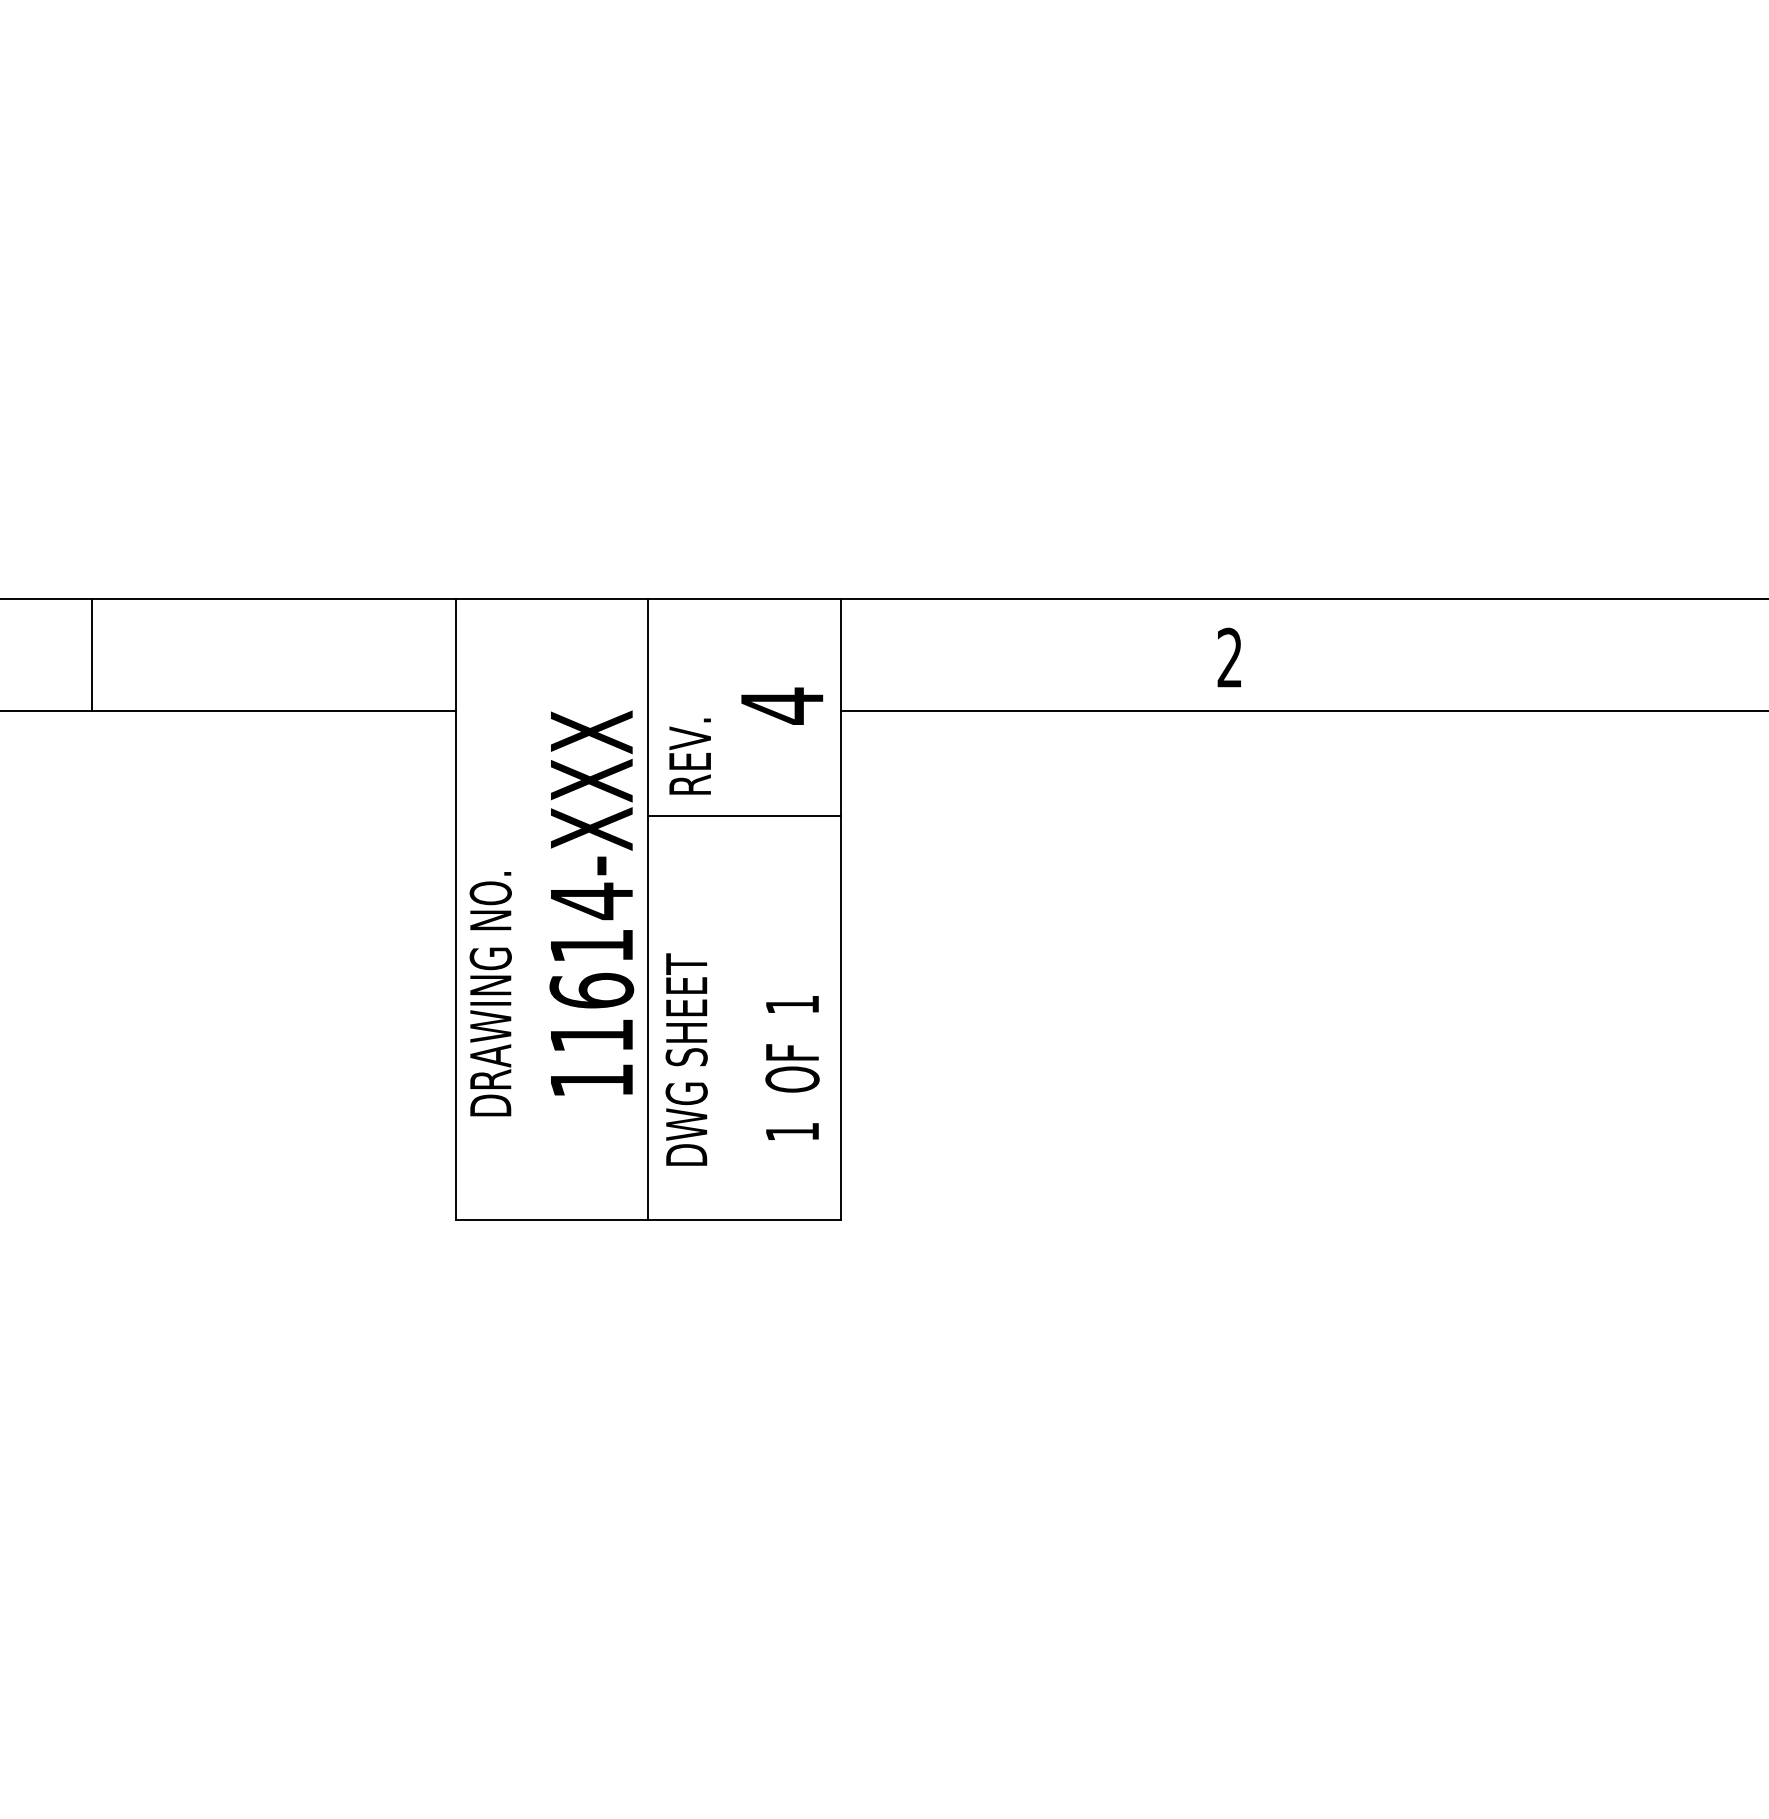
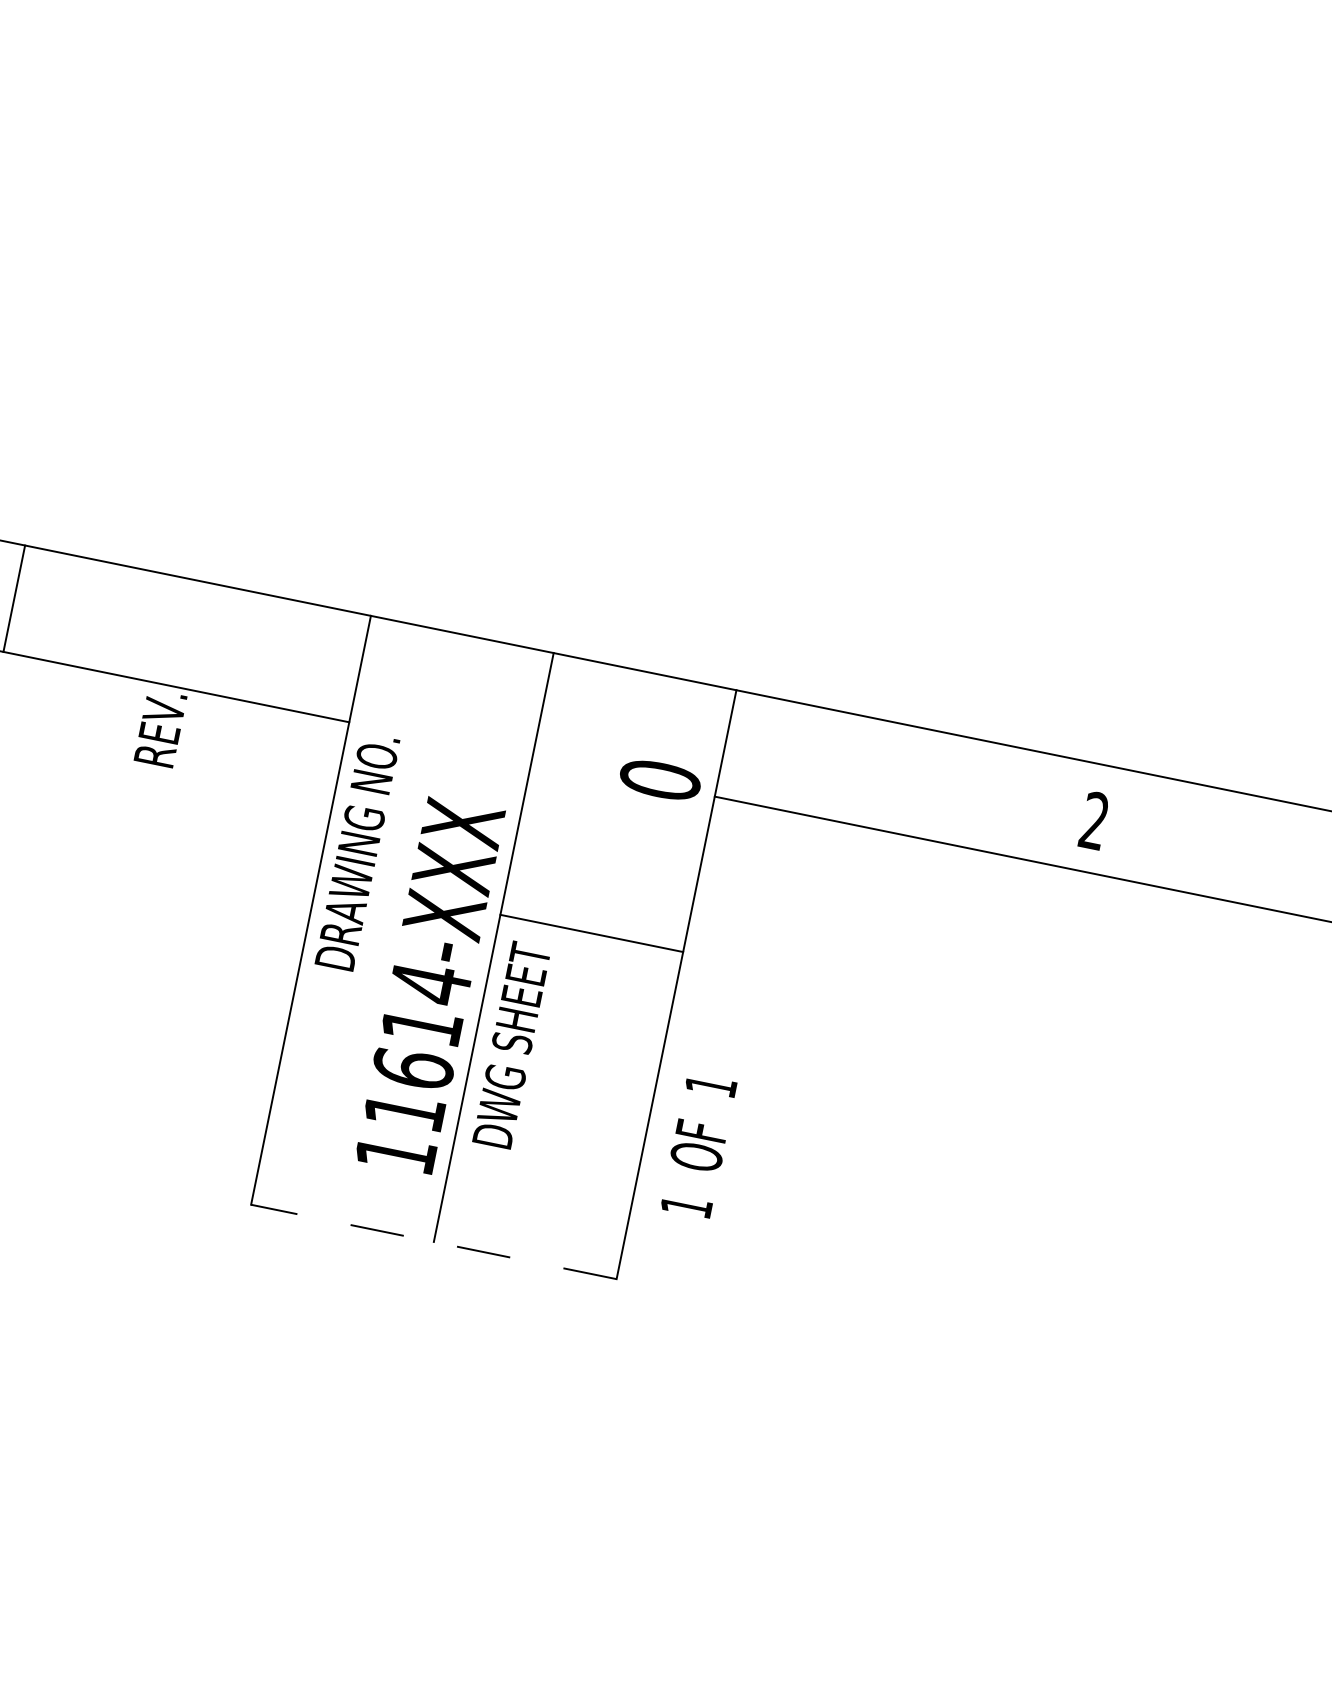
text: (782, 705) -> (660, 779), 4 -> 0
text: (689, 756) -> (159, 728), moved
line: (744, 816) -> (591, 933), moved
text: (591, 902) -> (430, 984), moved
text: (490, 994) -> (357, 852), moved
text: (686, 1059) -> (511, 1045), moved
text: (792, 1067) -> (698, 1145), moved
line: (647, 1219) -> (433, 1241), solid -> dashed

